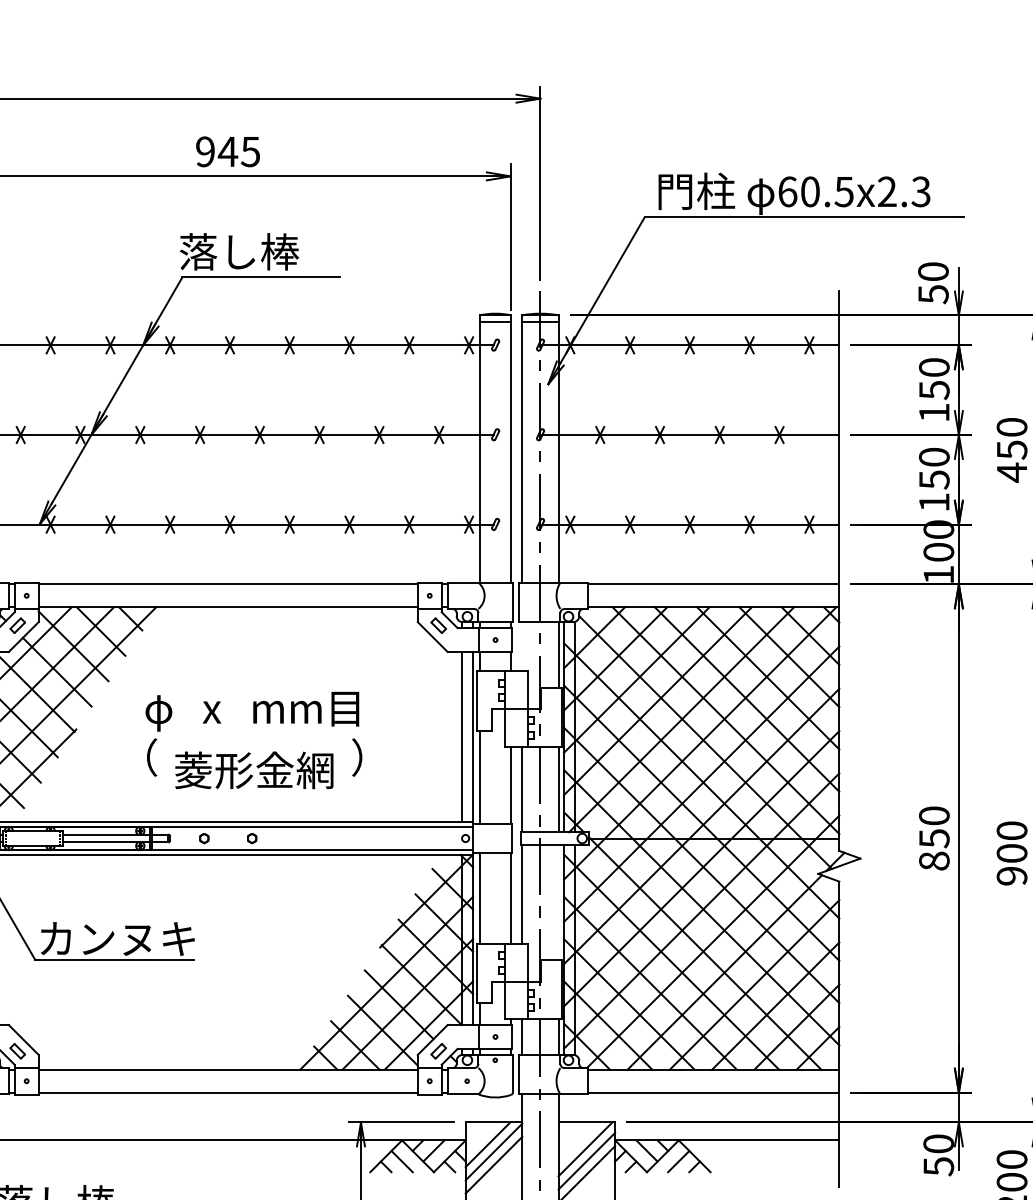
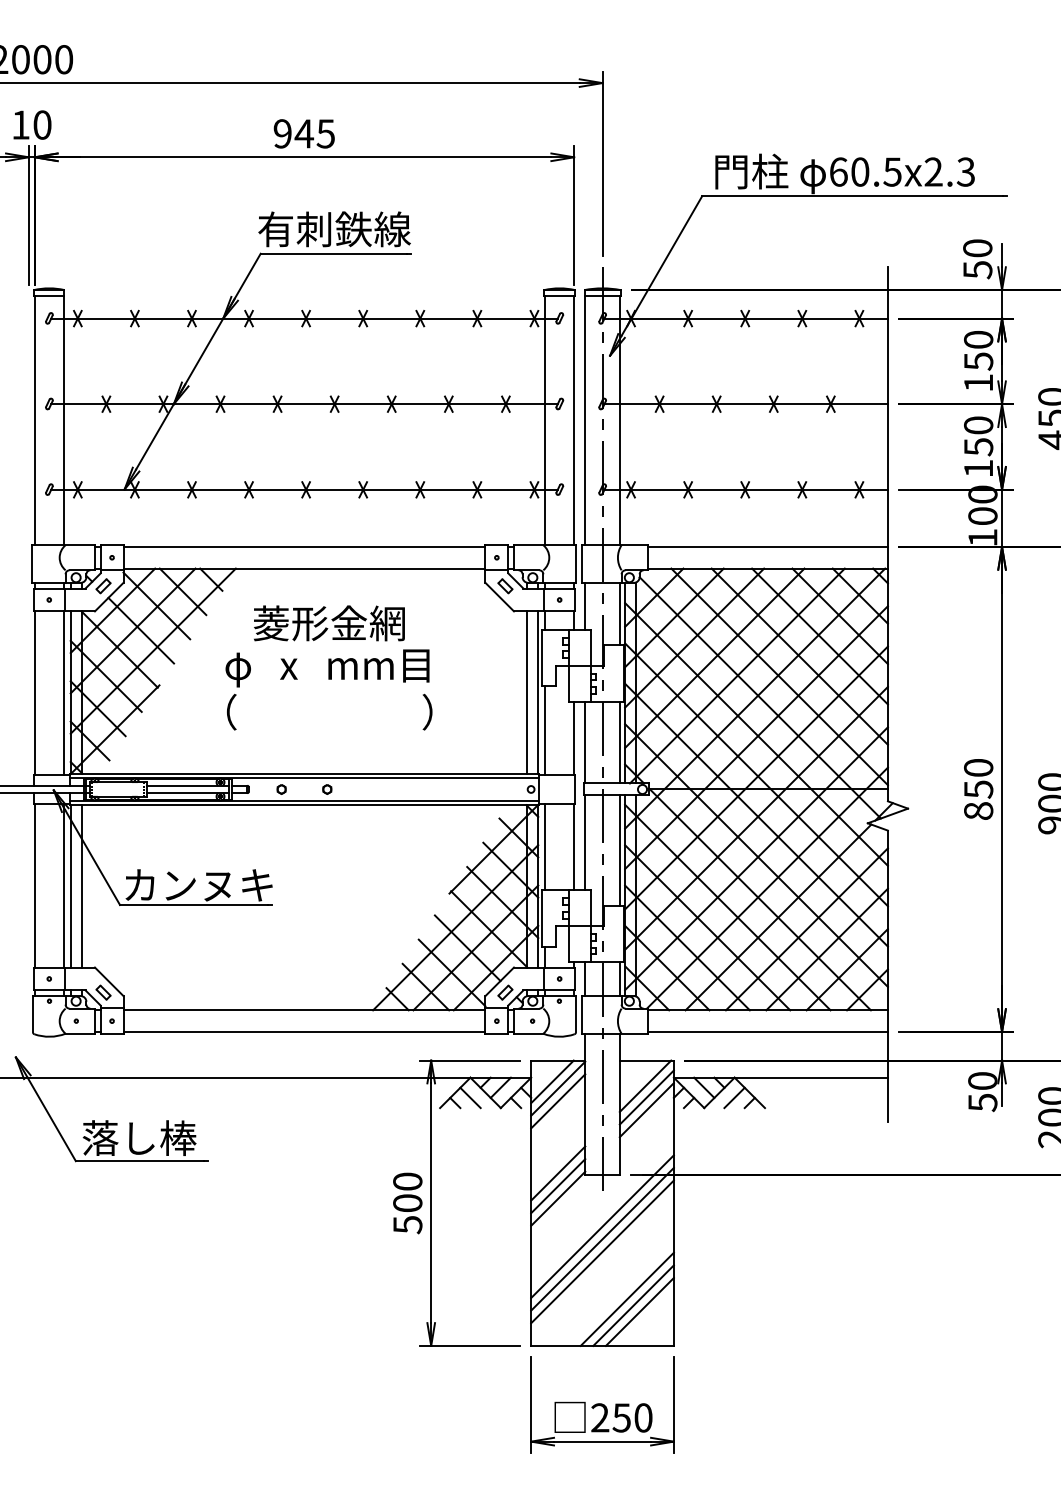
text: (259, 252) -> (334, 229), 落し棒 -> 有刺鉄線
line: (522, 645) -> (585, 605), added
text: (254, 770) -> (329, 623), moved
line: (558, 902) -> (619, 850), added

